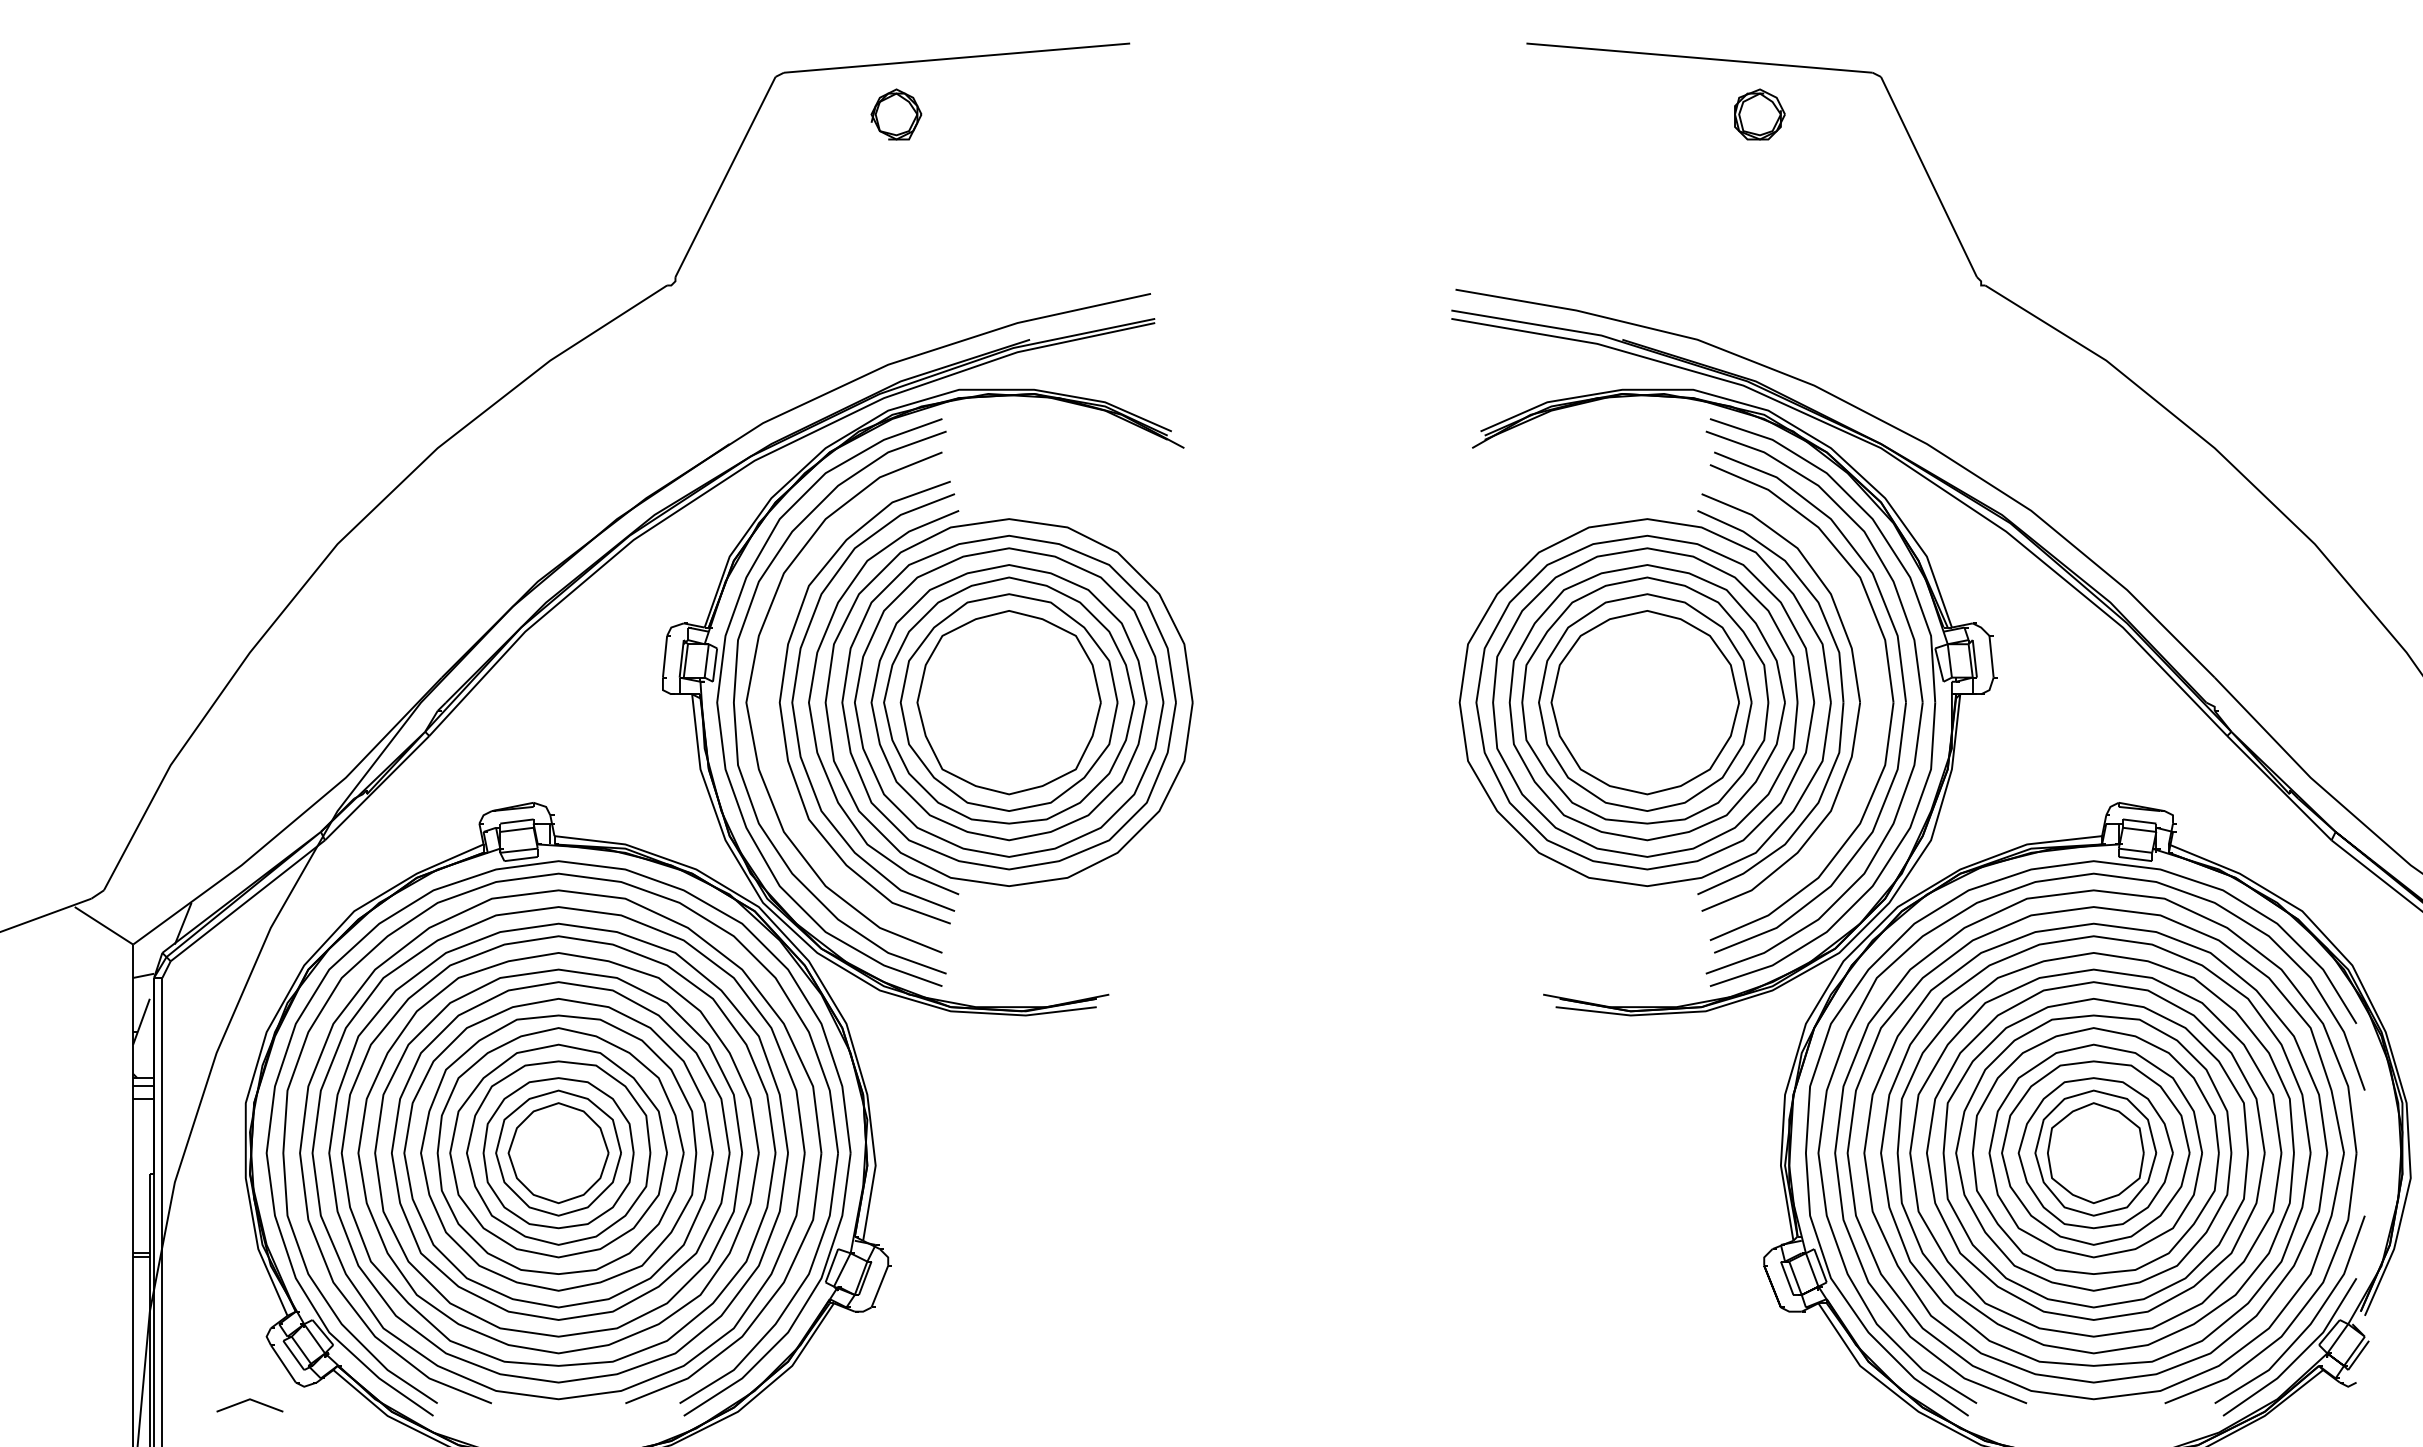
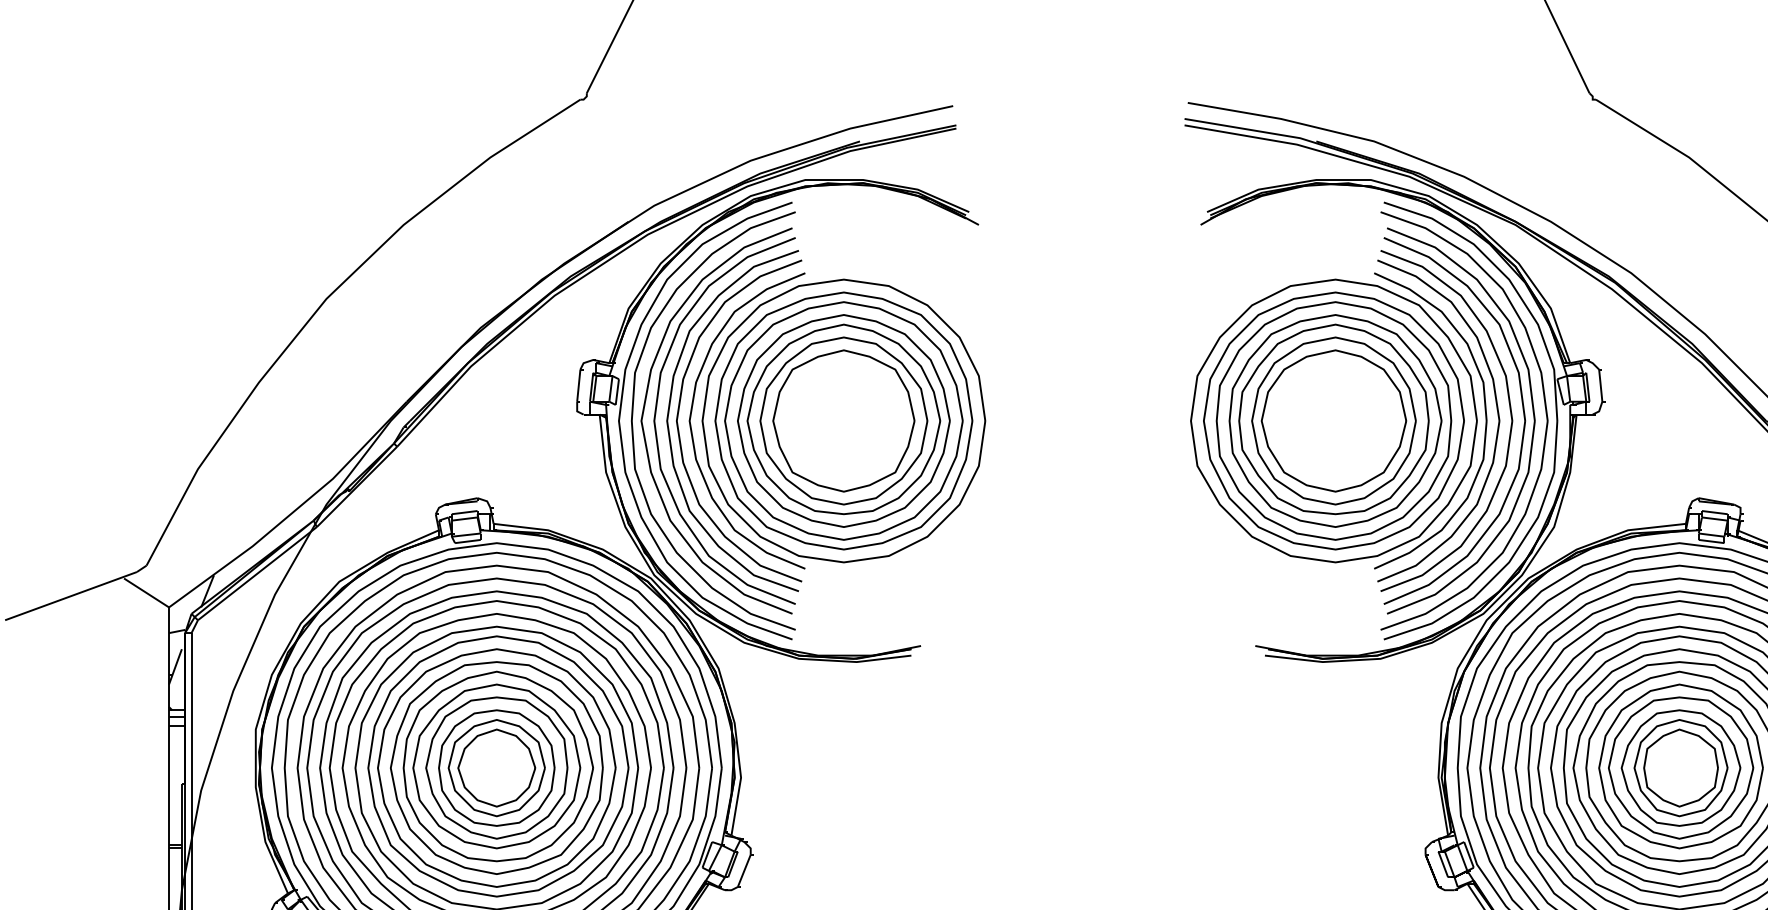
part: (1873, 688) -> (1509, 410), added
curve: (765, 694) -> (656, 414), added

